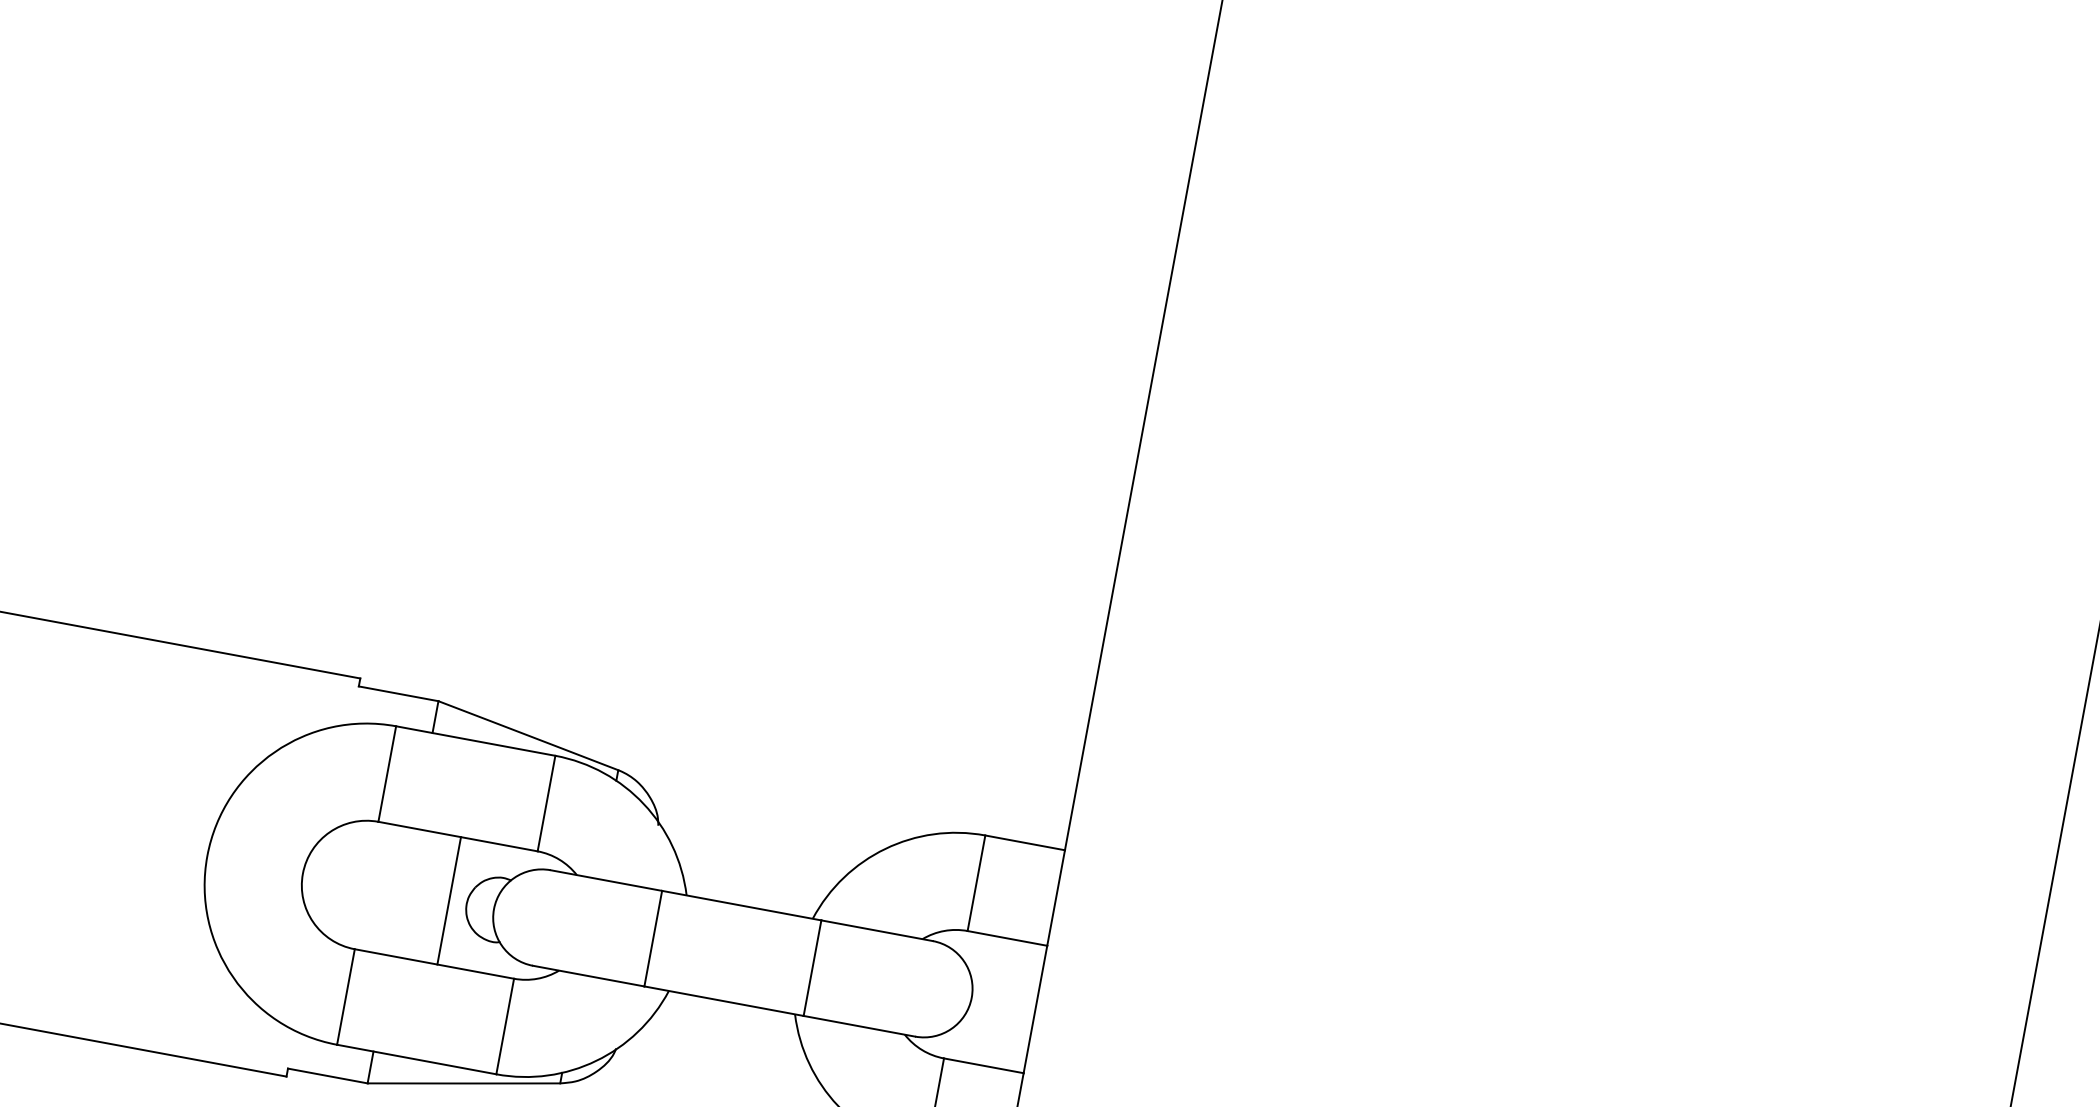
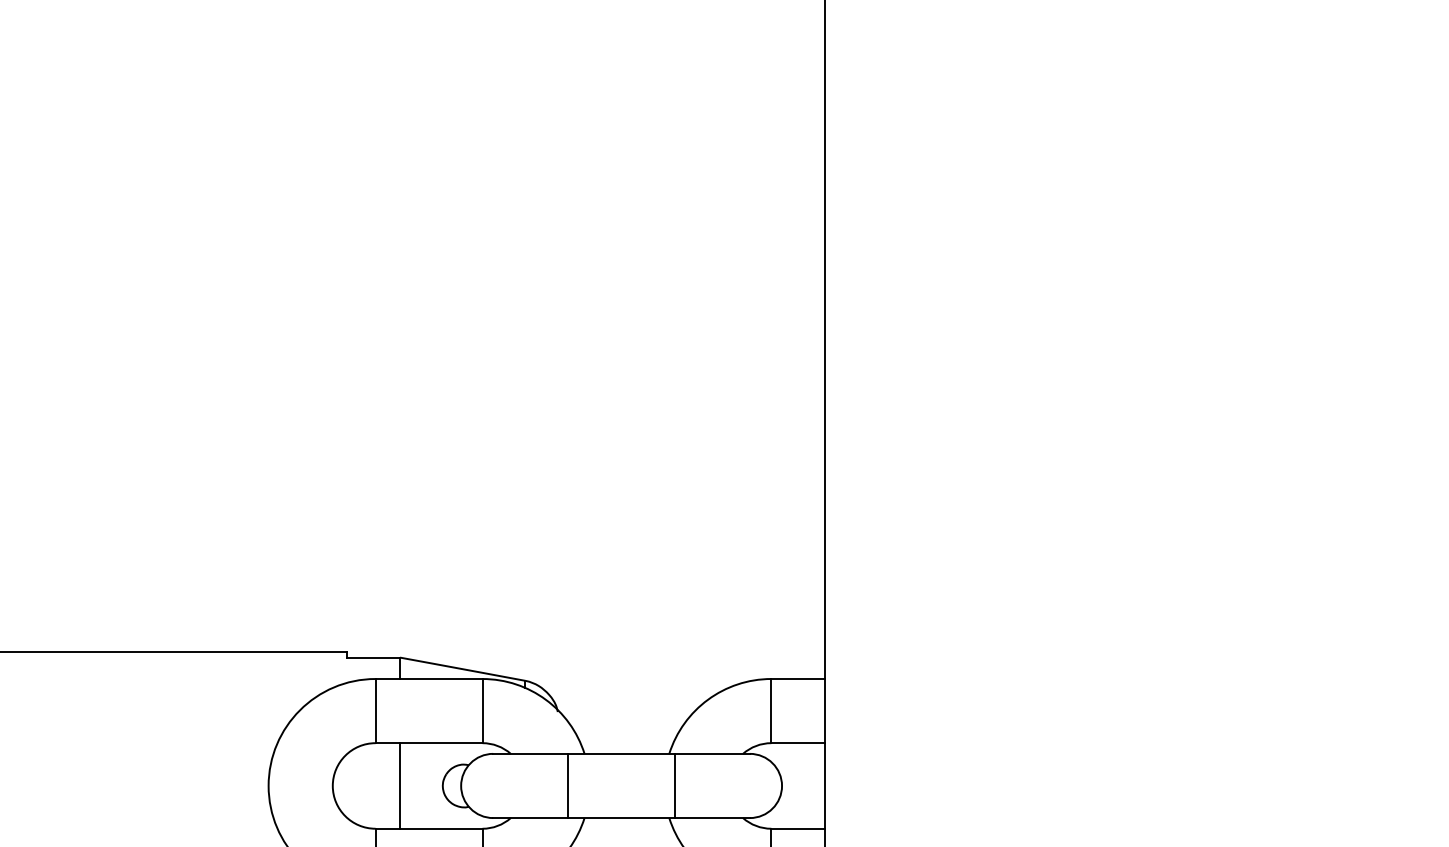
line: (449, 900) -> (400, 785), moved

